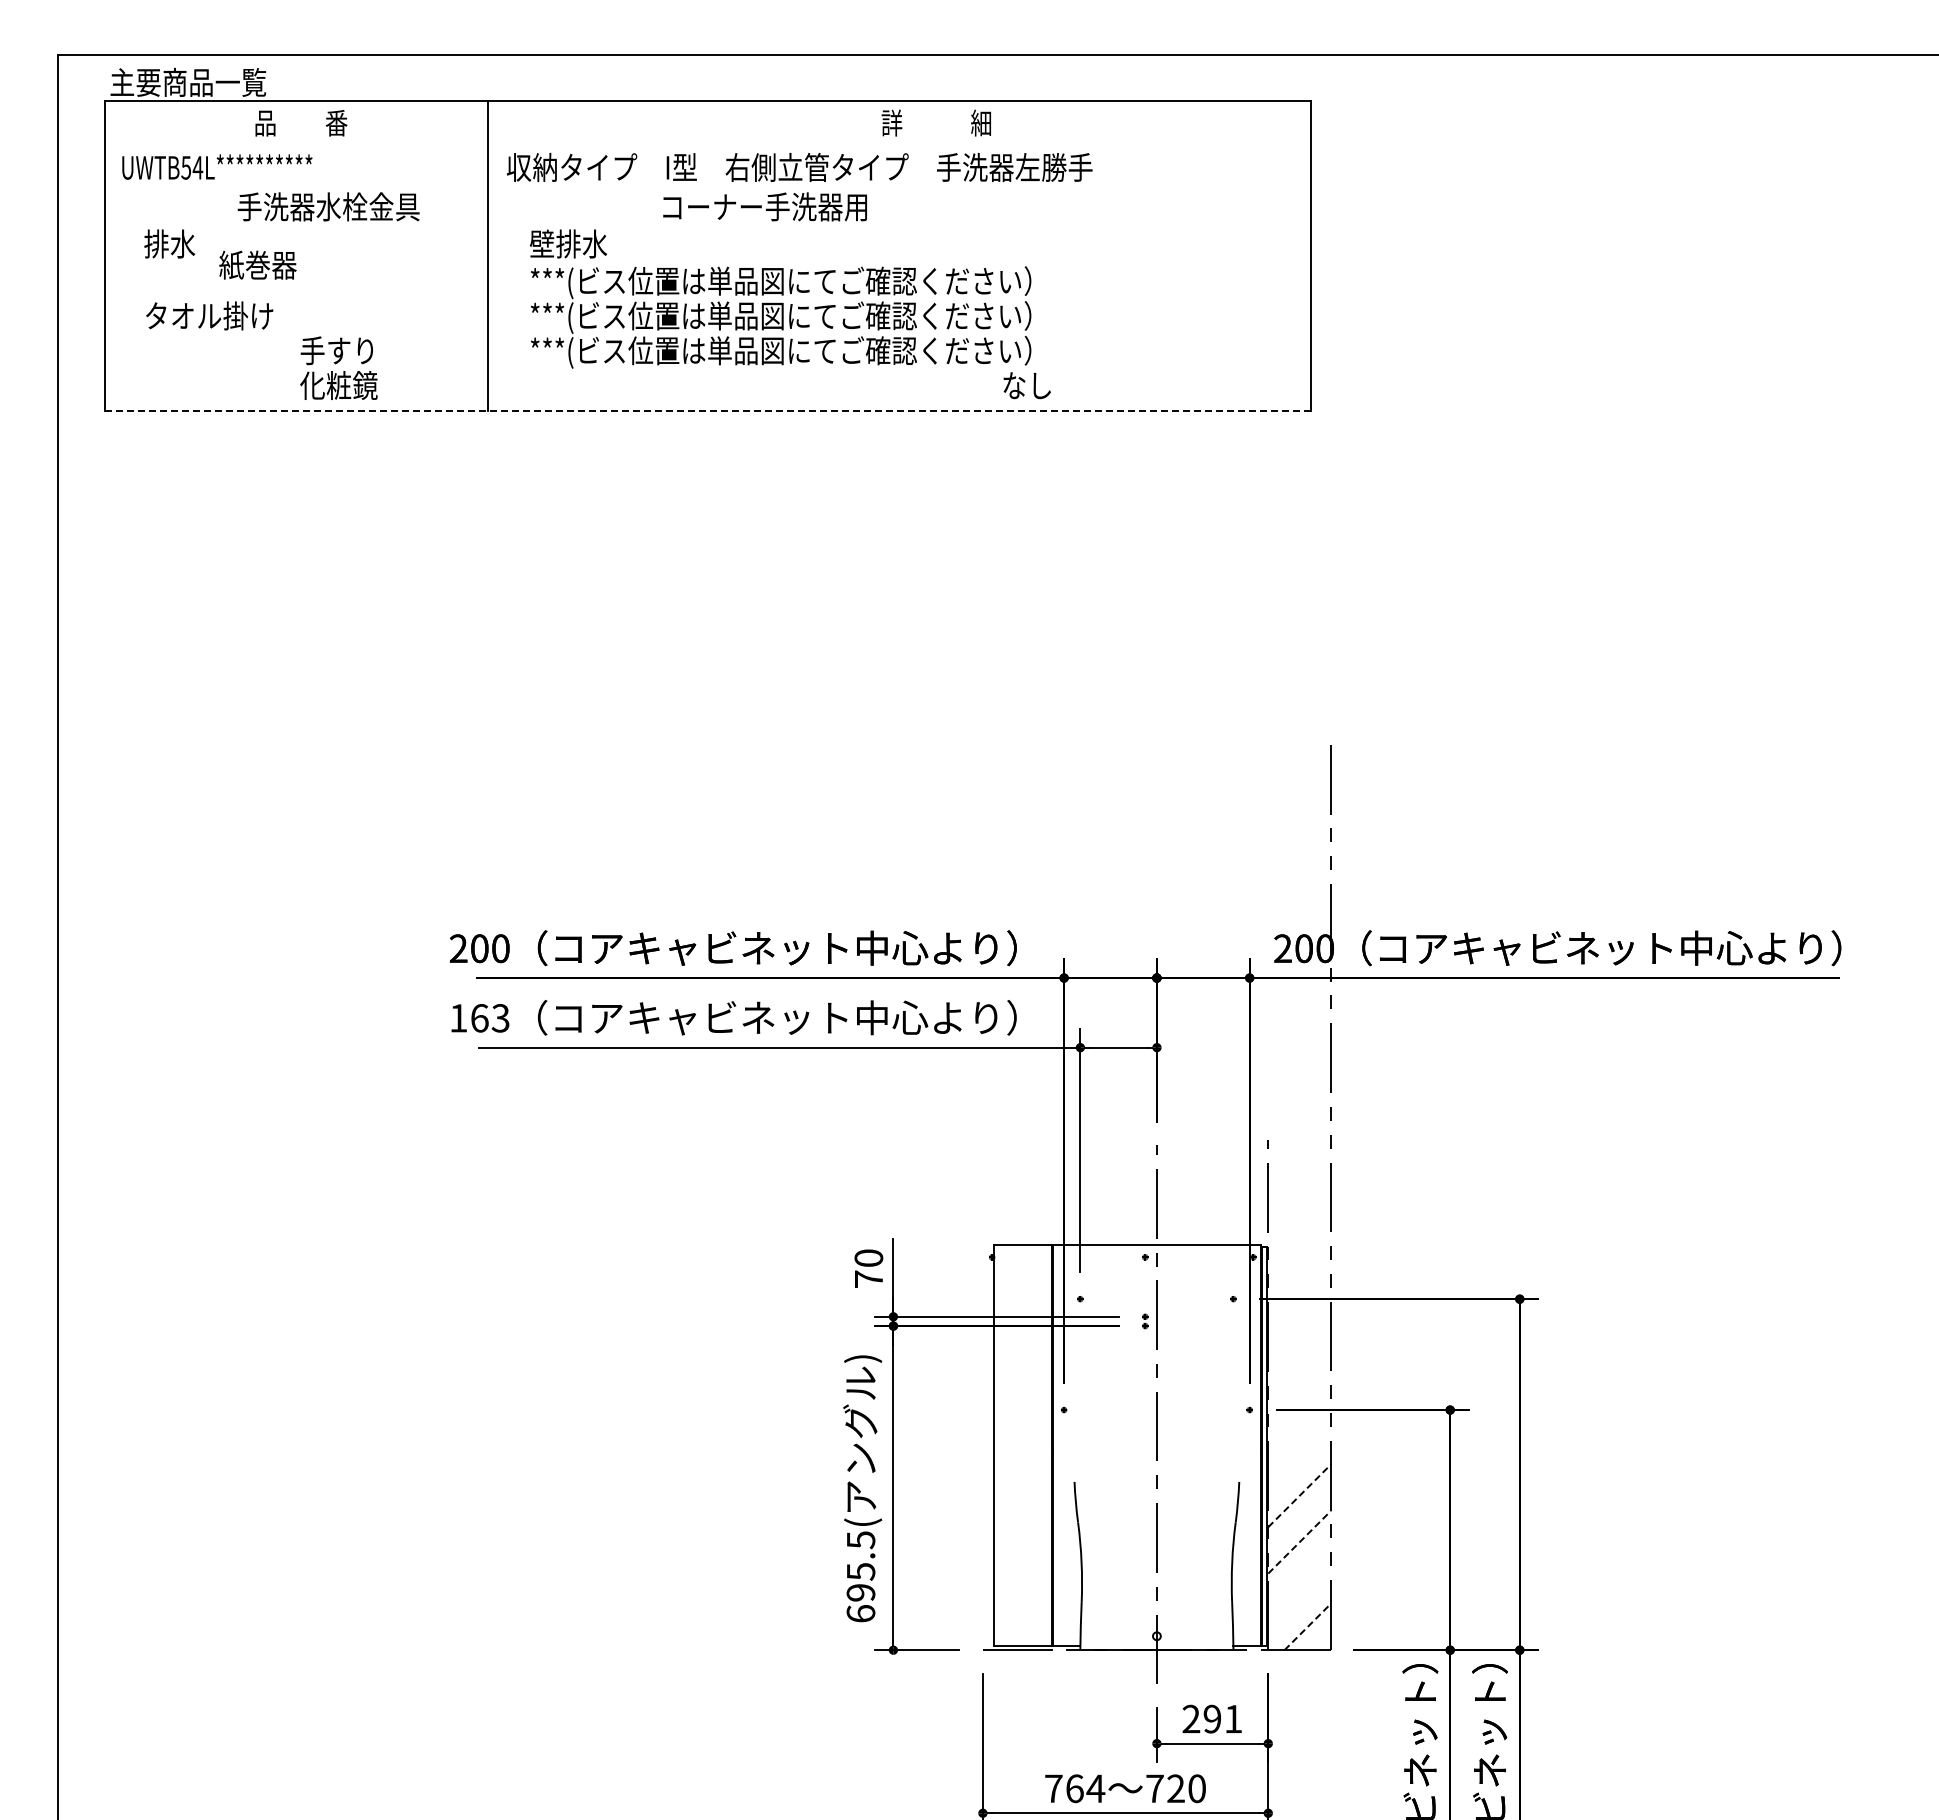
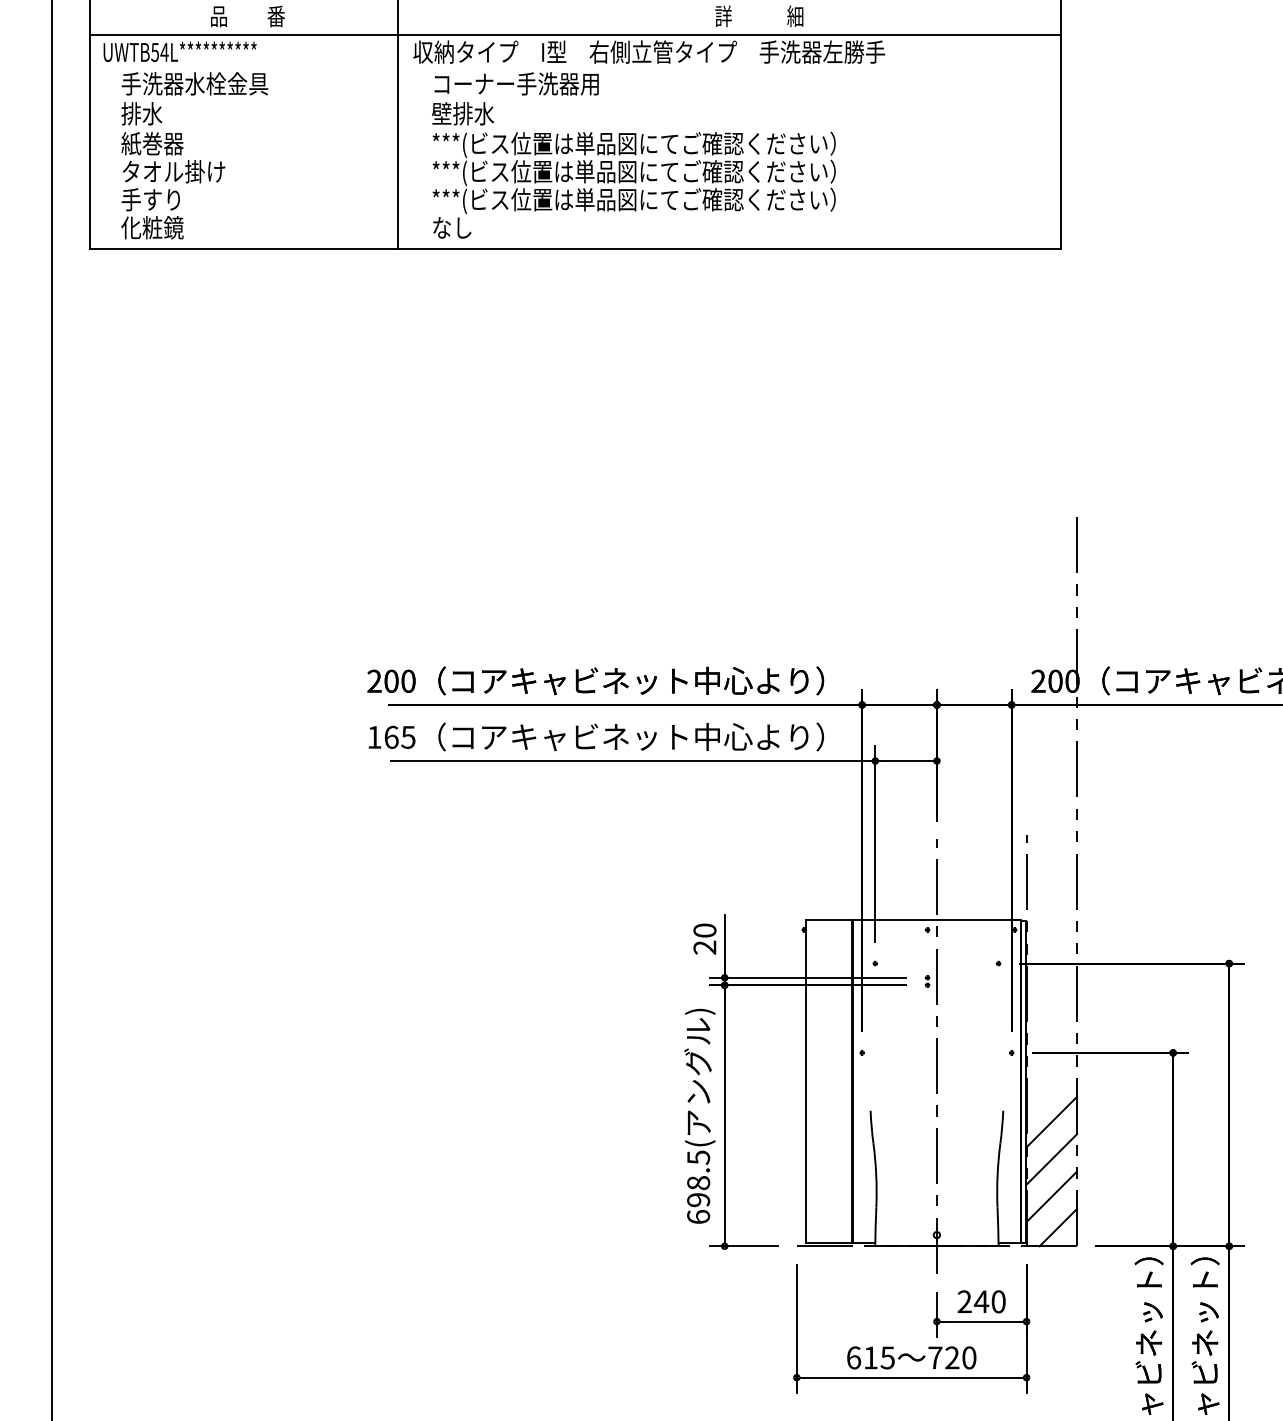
line: (707, 145) -> (574, 34), added
text: (328, 206) -> (194, 83), moved
text: (764, 206) -> (516, 83), moved
text: (257, 264) -> (152, 143), moved
text: (338, 367) -> (152, 213), moved
text: (1026, 385) -> (451, 227), moved
line: (708, 411) -> (575, 248), dashed -> solid
text: (500, 1018) -> (408, 737), 163 -> 165
text: (868, 1279) -> (704, 947), 70 -> 20
line: (1299, 1495) -> (1051, 1121), dashed -> solid
line: (1299, 1541) -> (1051, 1158), dashed -> solid
text: (860, 1571) -> (698, 1182), 695.5( -> 698.5(
line: (1299, 1588) -> (1051, 1196), added
line: (1307, 1626) -> (1058, 1227), dashed -> solid
text: (1222, 1718) -> (989, 1301), 291 -> 240
text: (1075, 1788) -> (871, 1357), 764 -> 615

